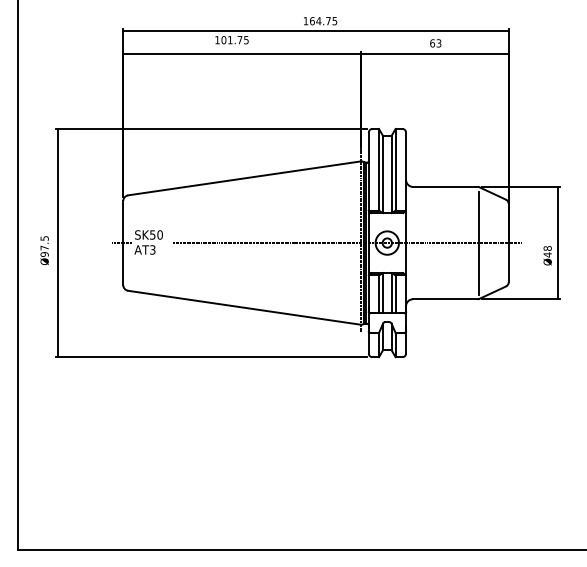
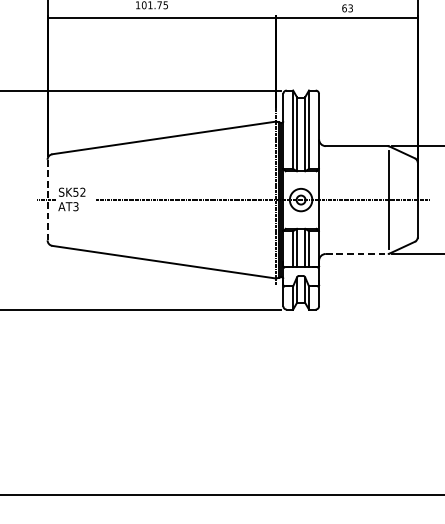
text: (159, 234) -> (82, 191), SK50 -> SK52
line: (123, 243) -> (47, 200), solid -> dashed
line: (445, 299) -> (356, 254), solid -> dashed

